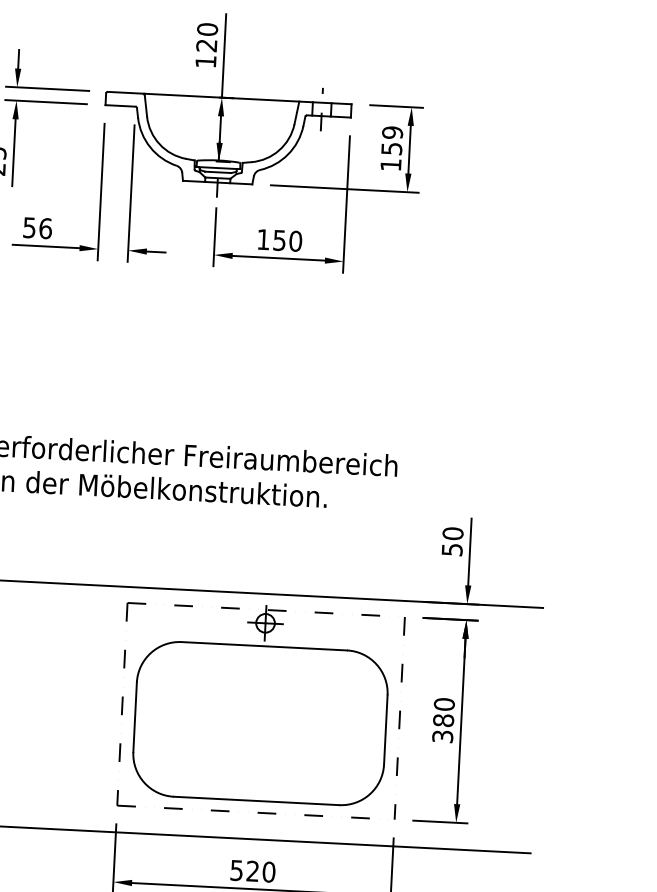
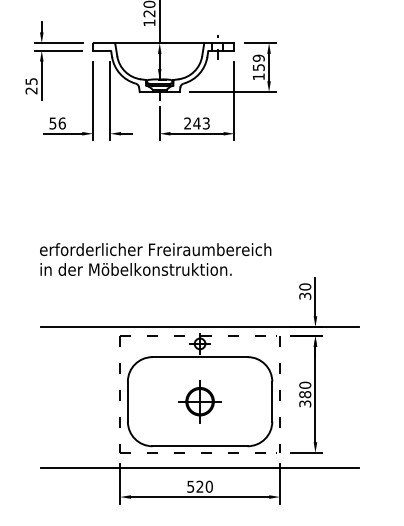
text: (278, 240) -> (196, 123), 150 -> 243
text: (451, 548) -> (304, 295), 50 -> 30
part: (259, 723) -> (199, 401), added

